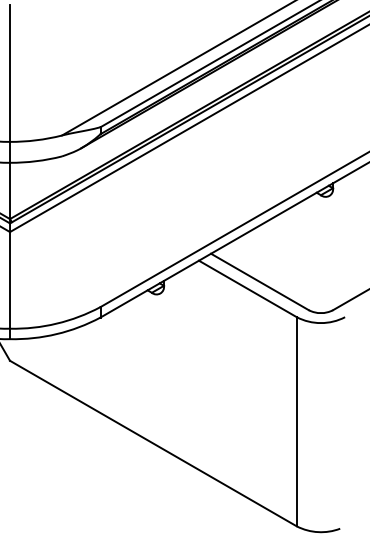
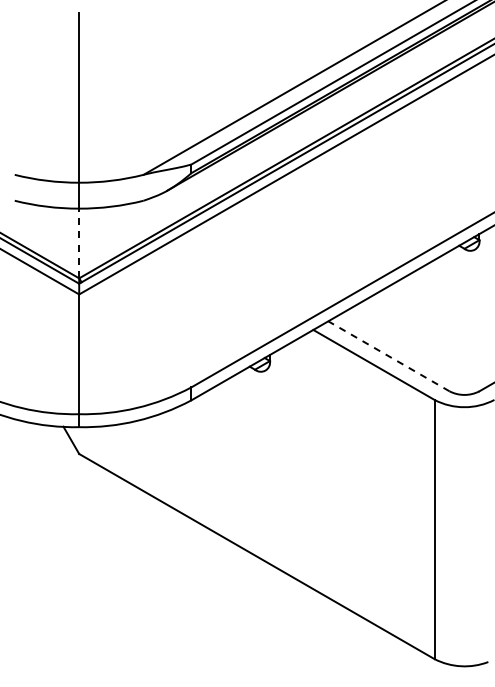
line: (10, 190) -> (79, 243), solid -> dashed
line: (259, 282) -> (388, 356), solid -> dashed

